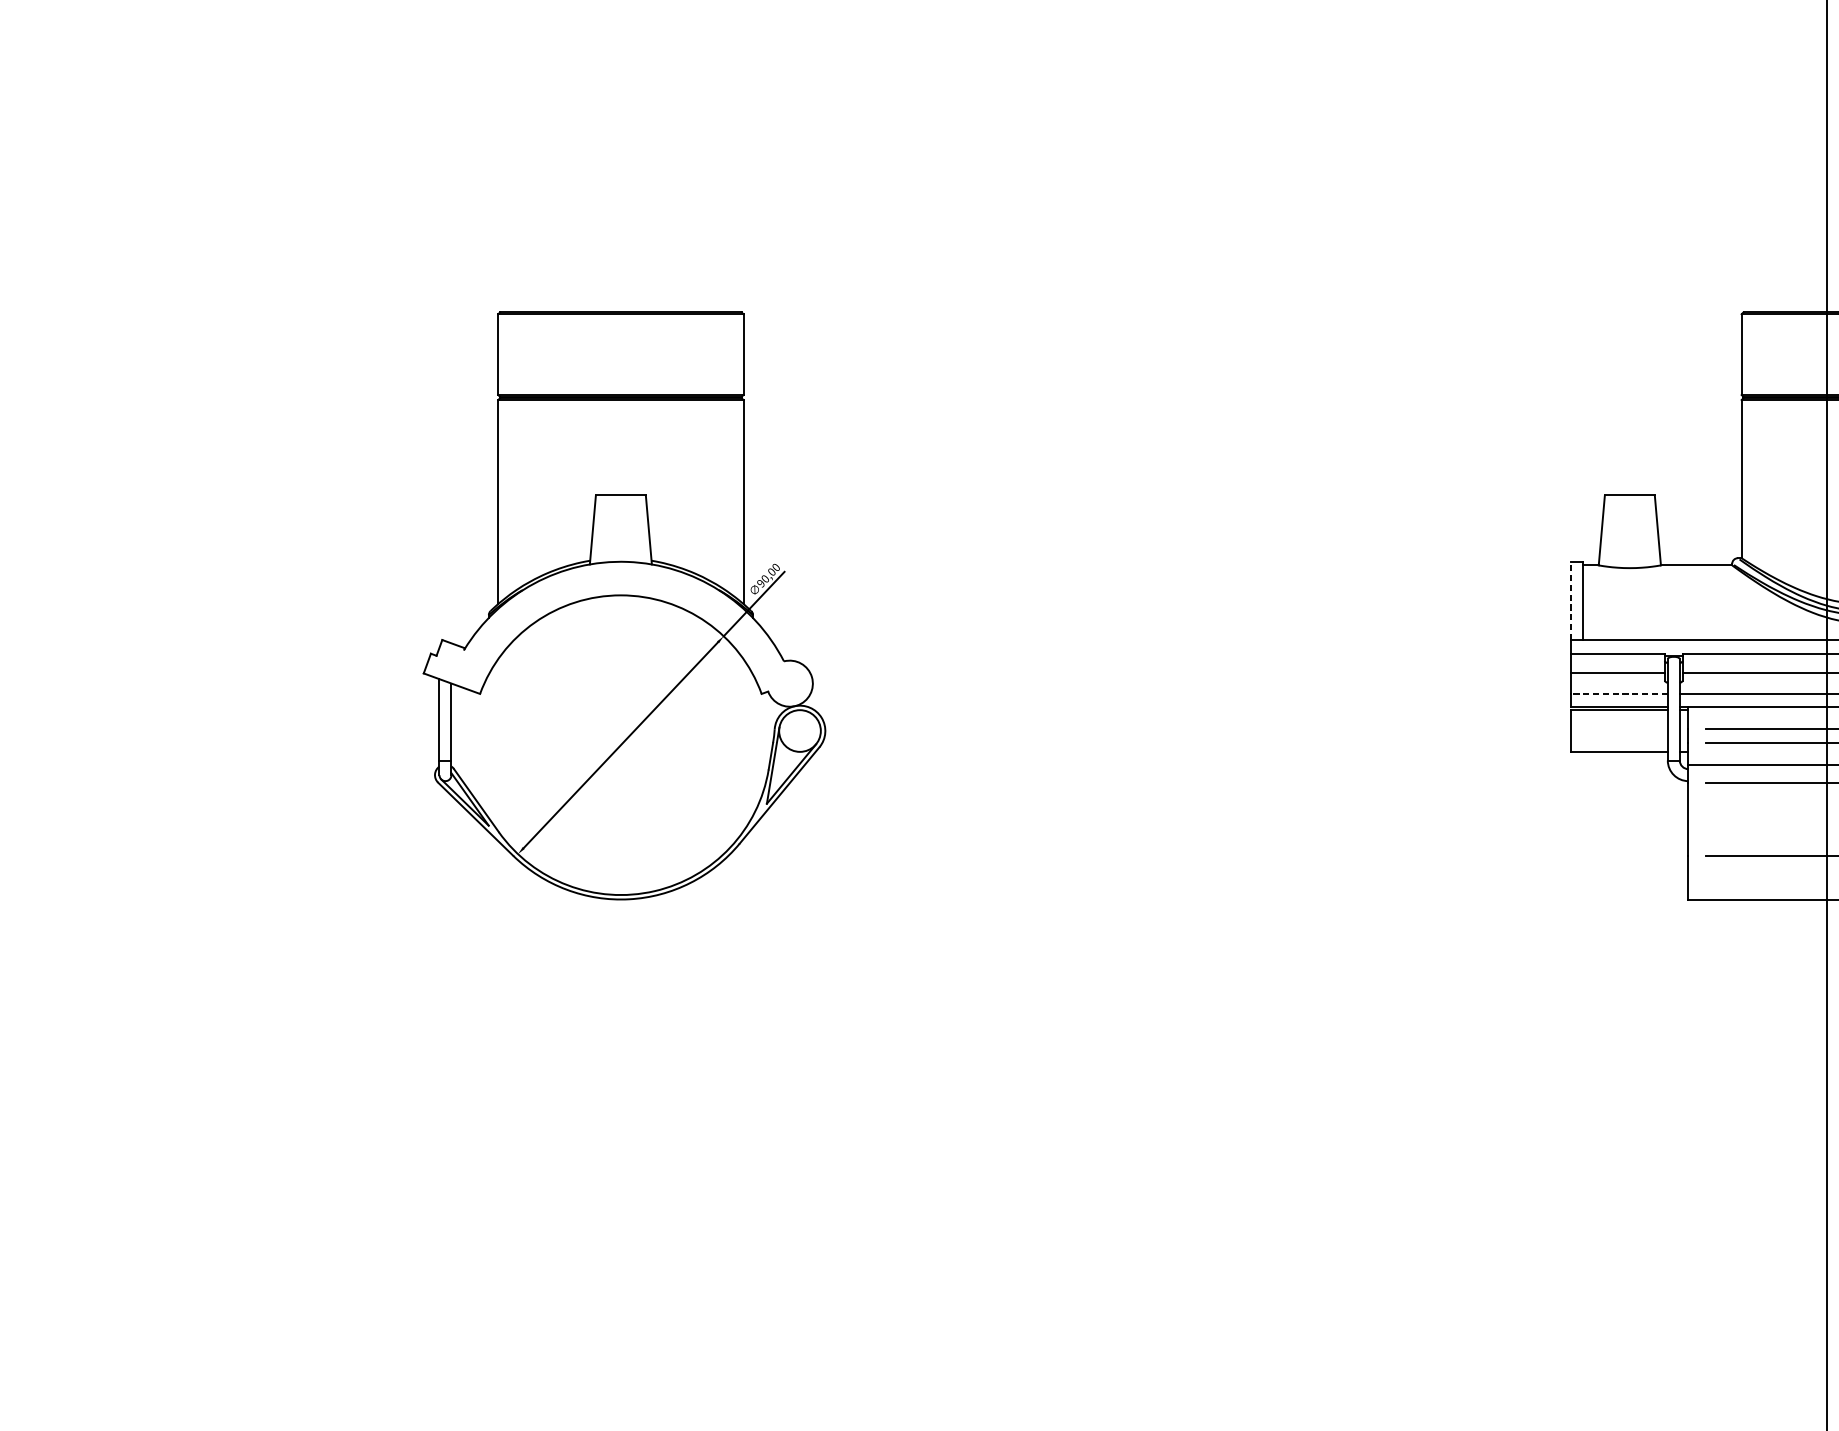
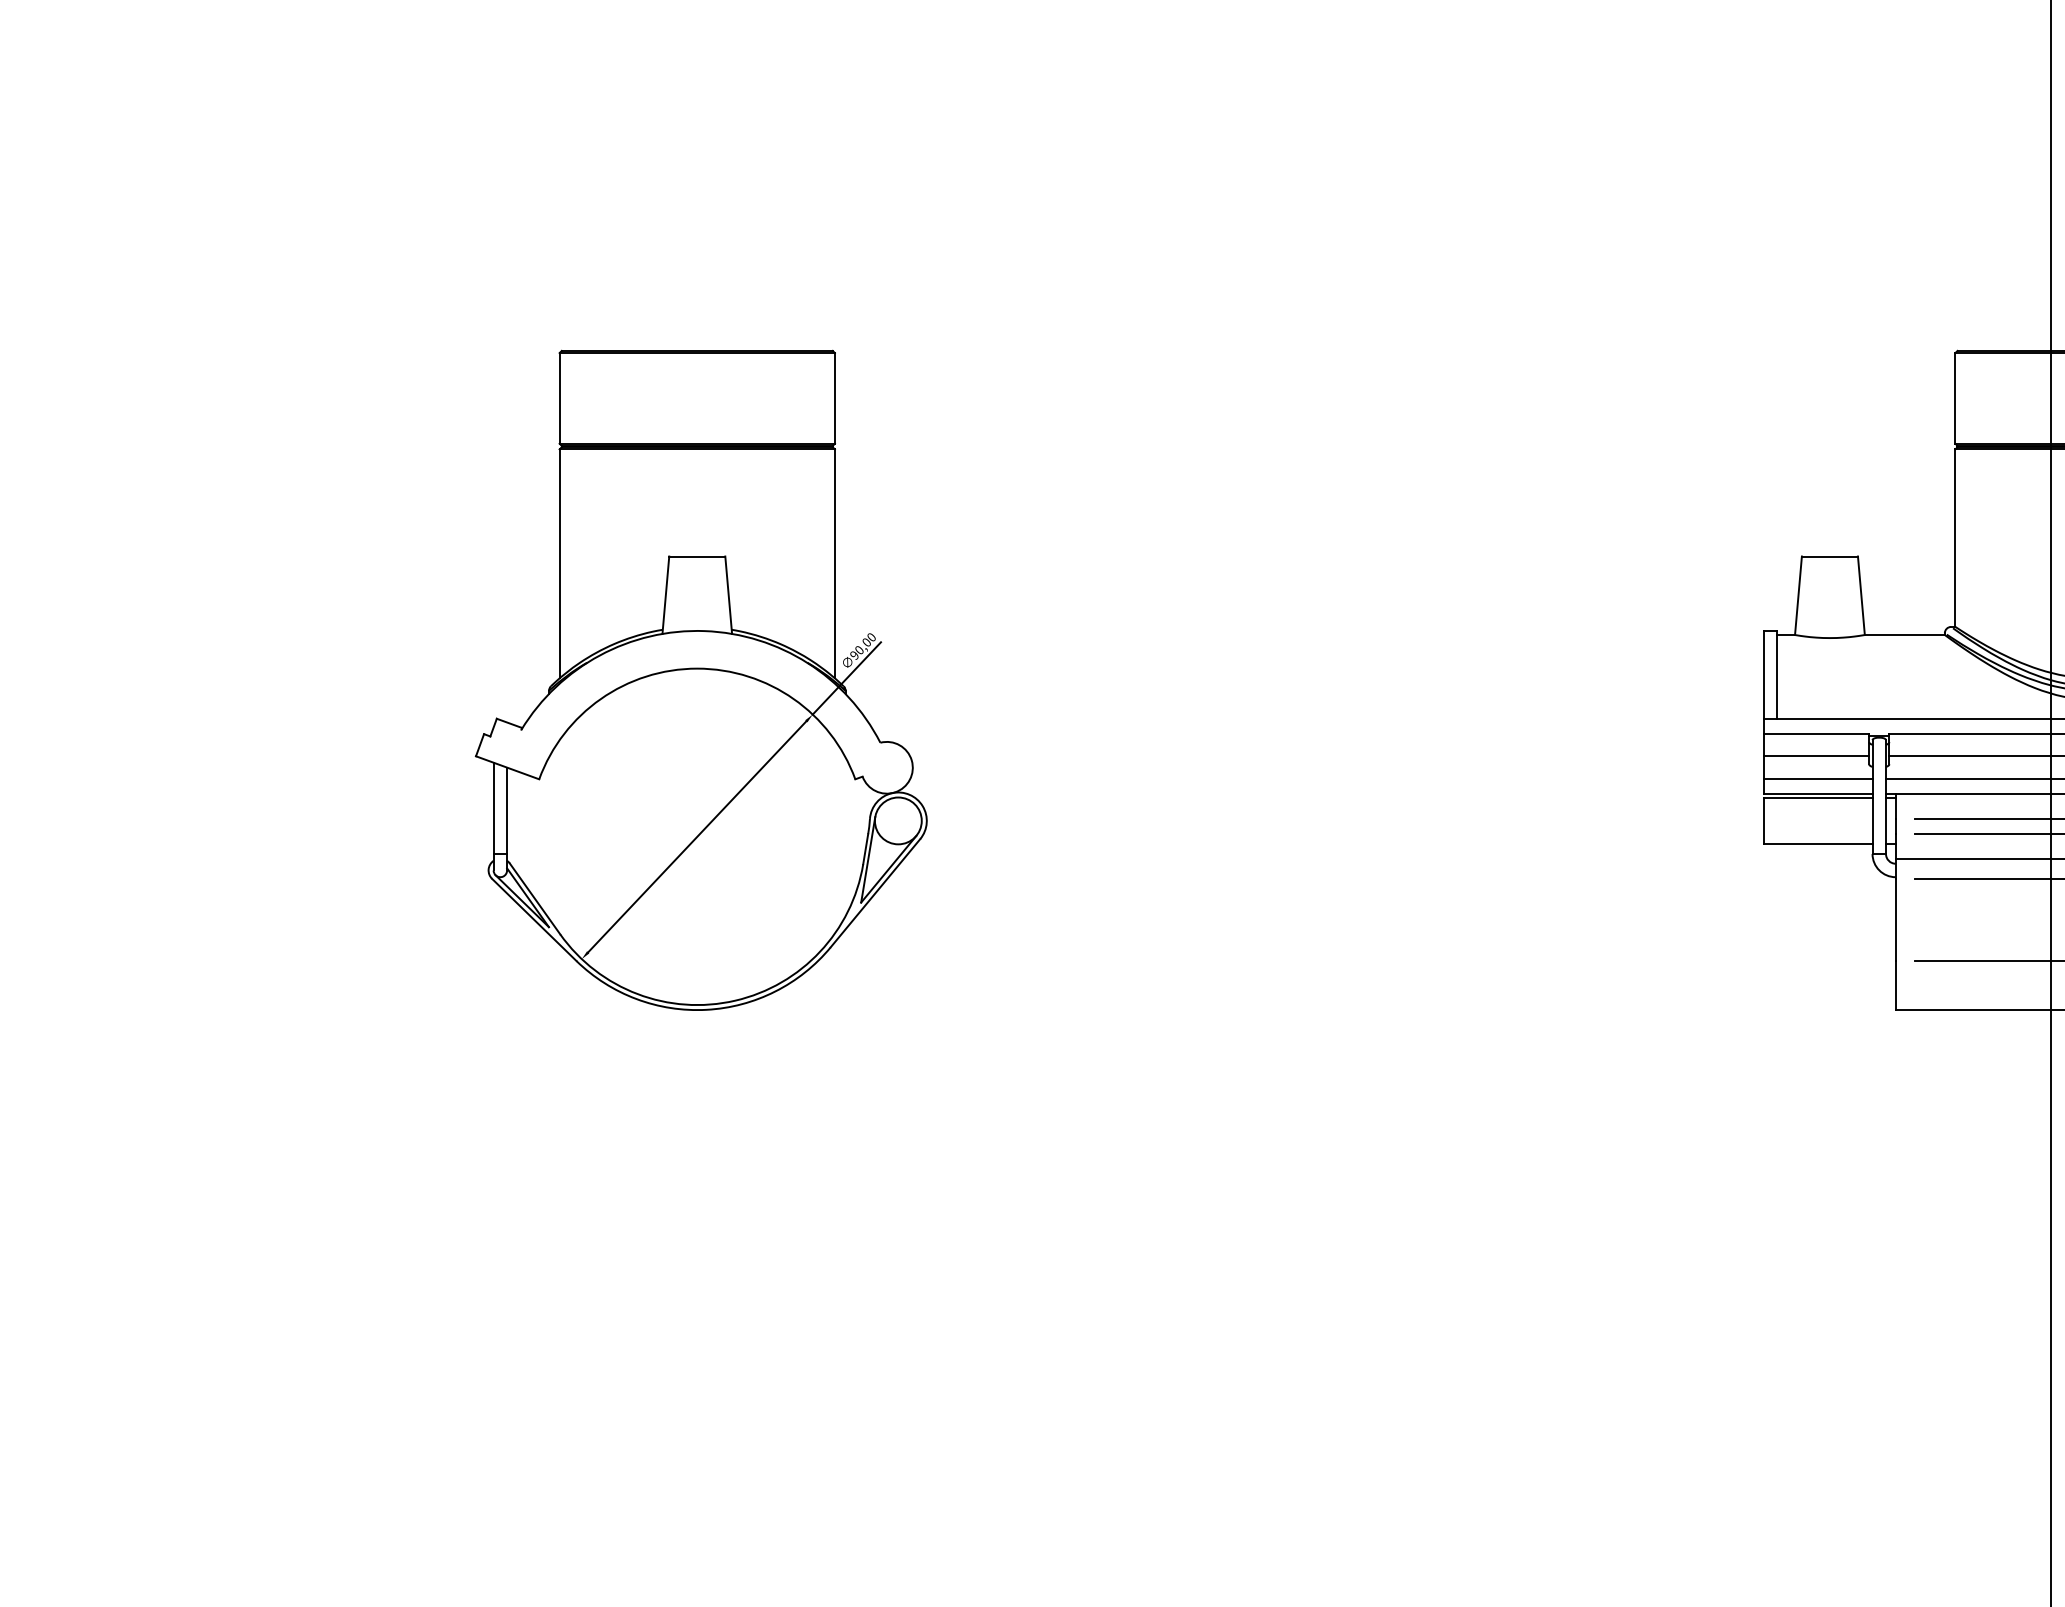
line: (1571, 600) -> (1764, 674), dashed -> solid
line: (1618, 694) -> (1817, 779), dashed -> solid

